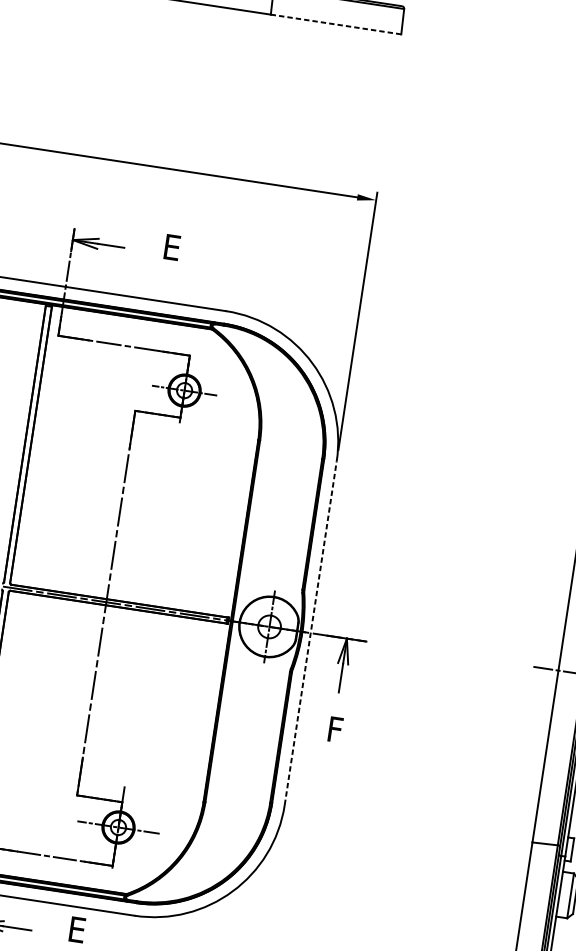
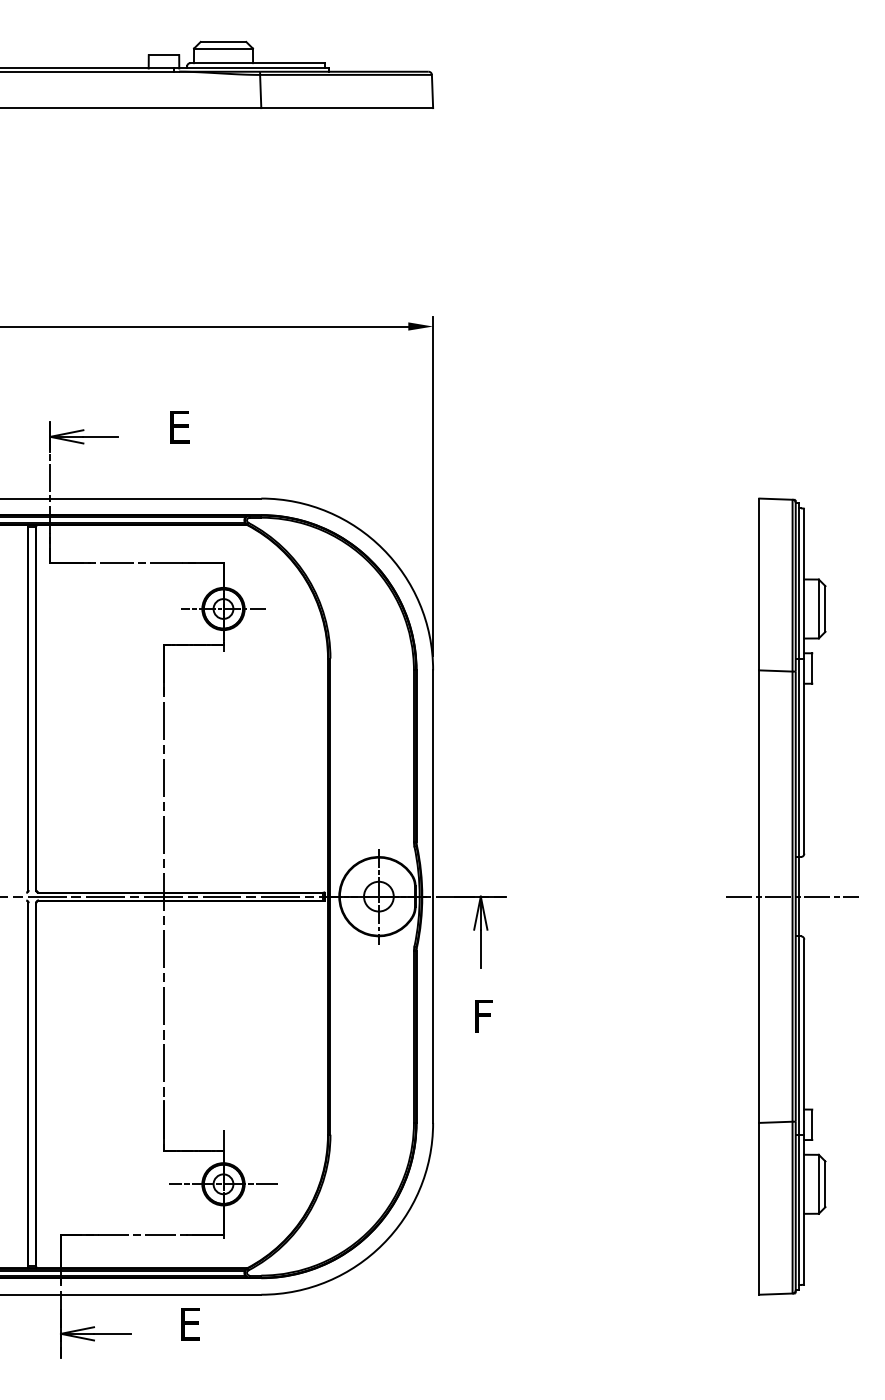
line: (336, 24) -> (347, 108), dashed -> solid
line: (311, 633) -> (433, 896), dashed -> solid

